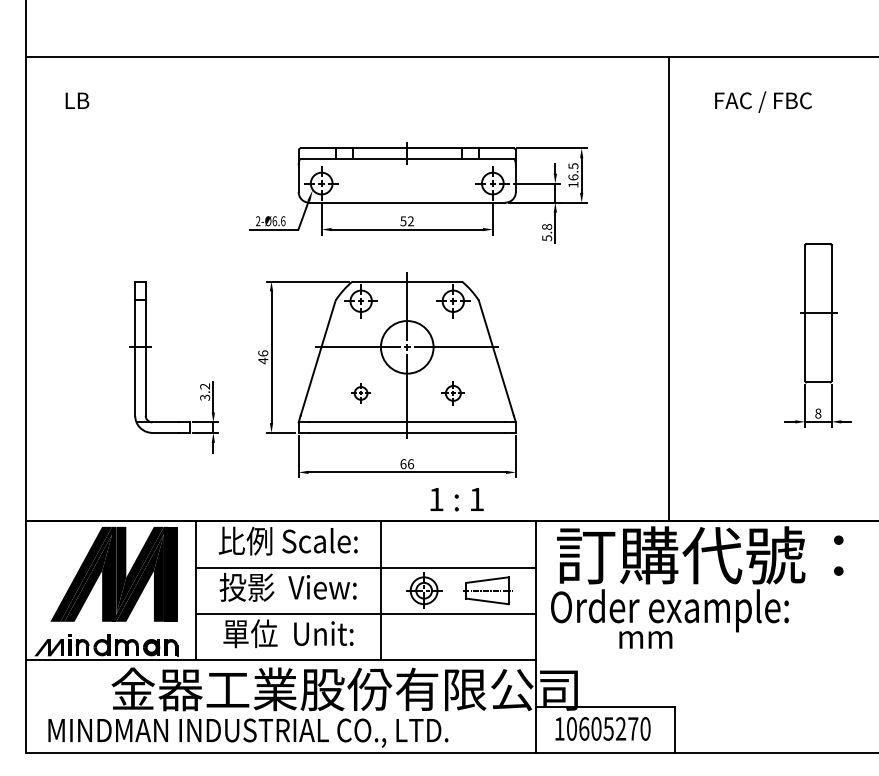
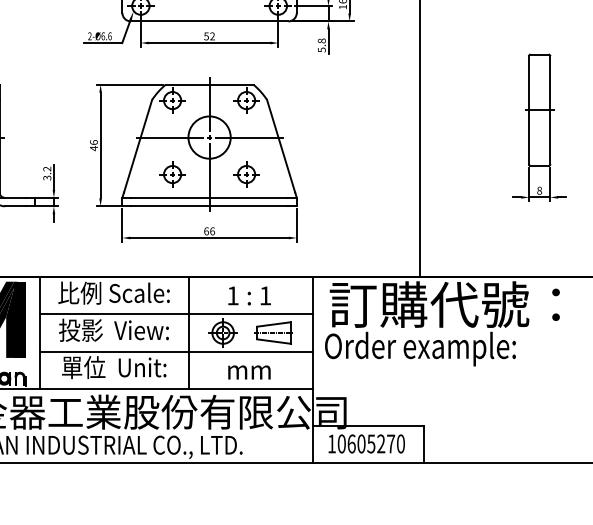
part: (360, 393) -> (172, 174), size x1.67
part: (453, 393) -> (246, 174), size x1.43
text: (456, 499) -> (249, 295), moved
text: (645, 639) -> (249, 372), moved

